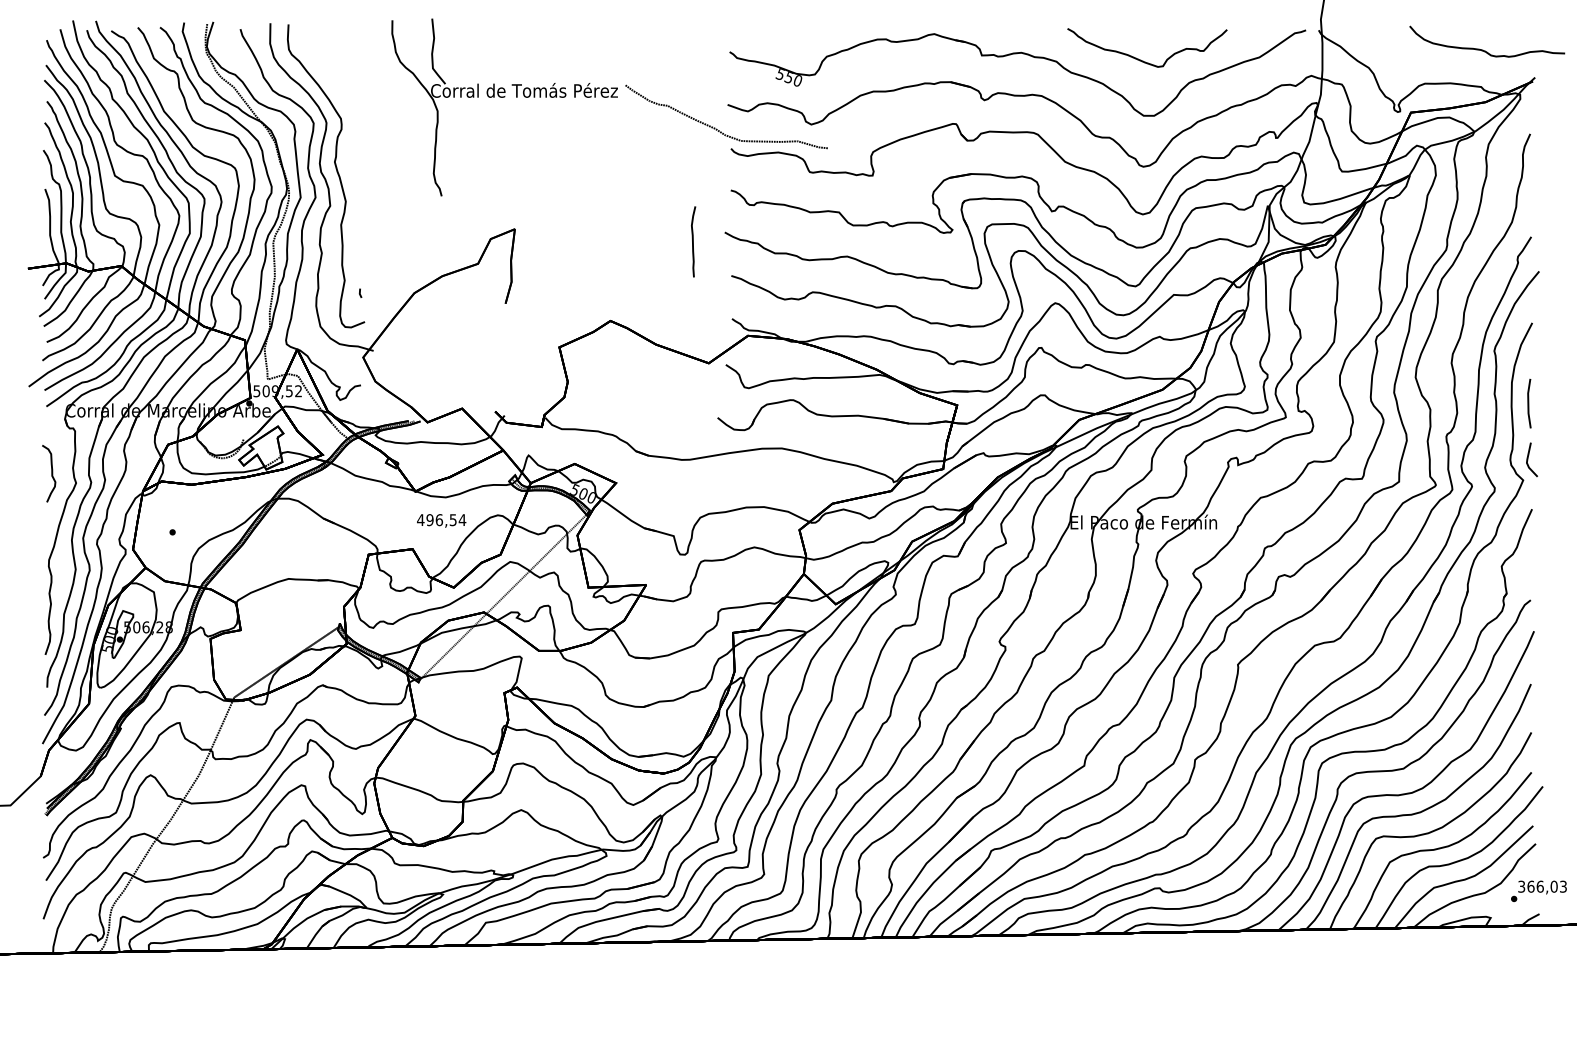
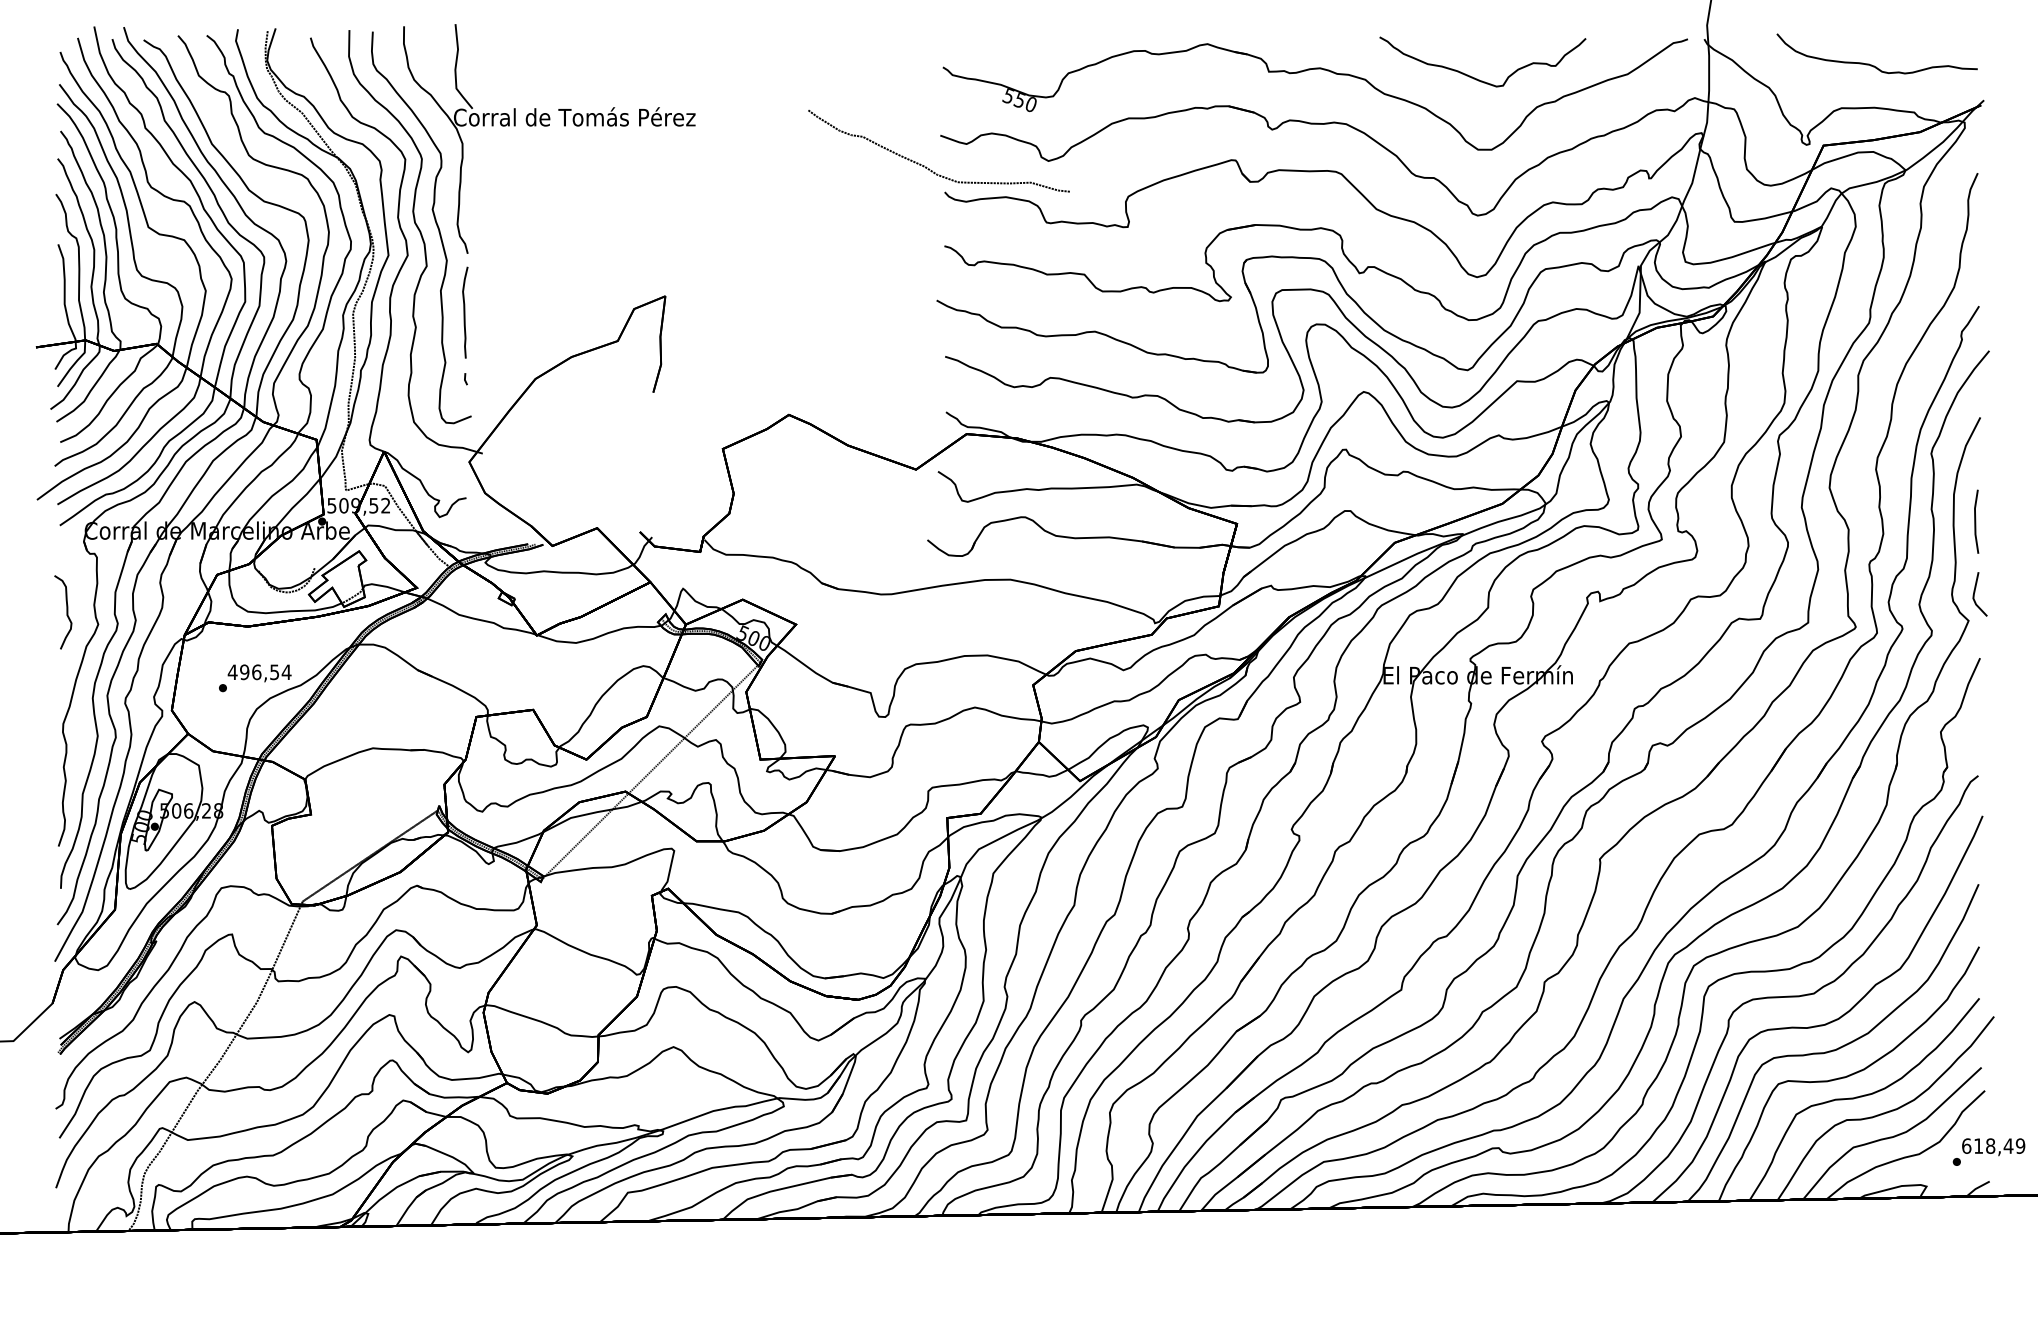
curve: (1482, 49) -> (1871, 64), moved
part: (504, 97) -> (548, 126), moved
curve: (693, 241) -> (465, 312), moved
text: (441, 521) -> (259, 673), moved
text: (1542, 886) -> (1993, 1145), 366,03 -> 618,49

